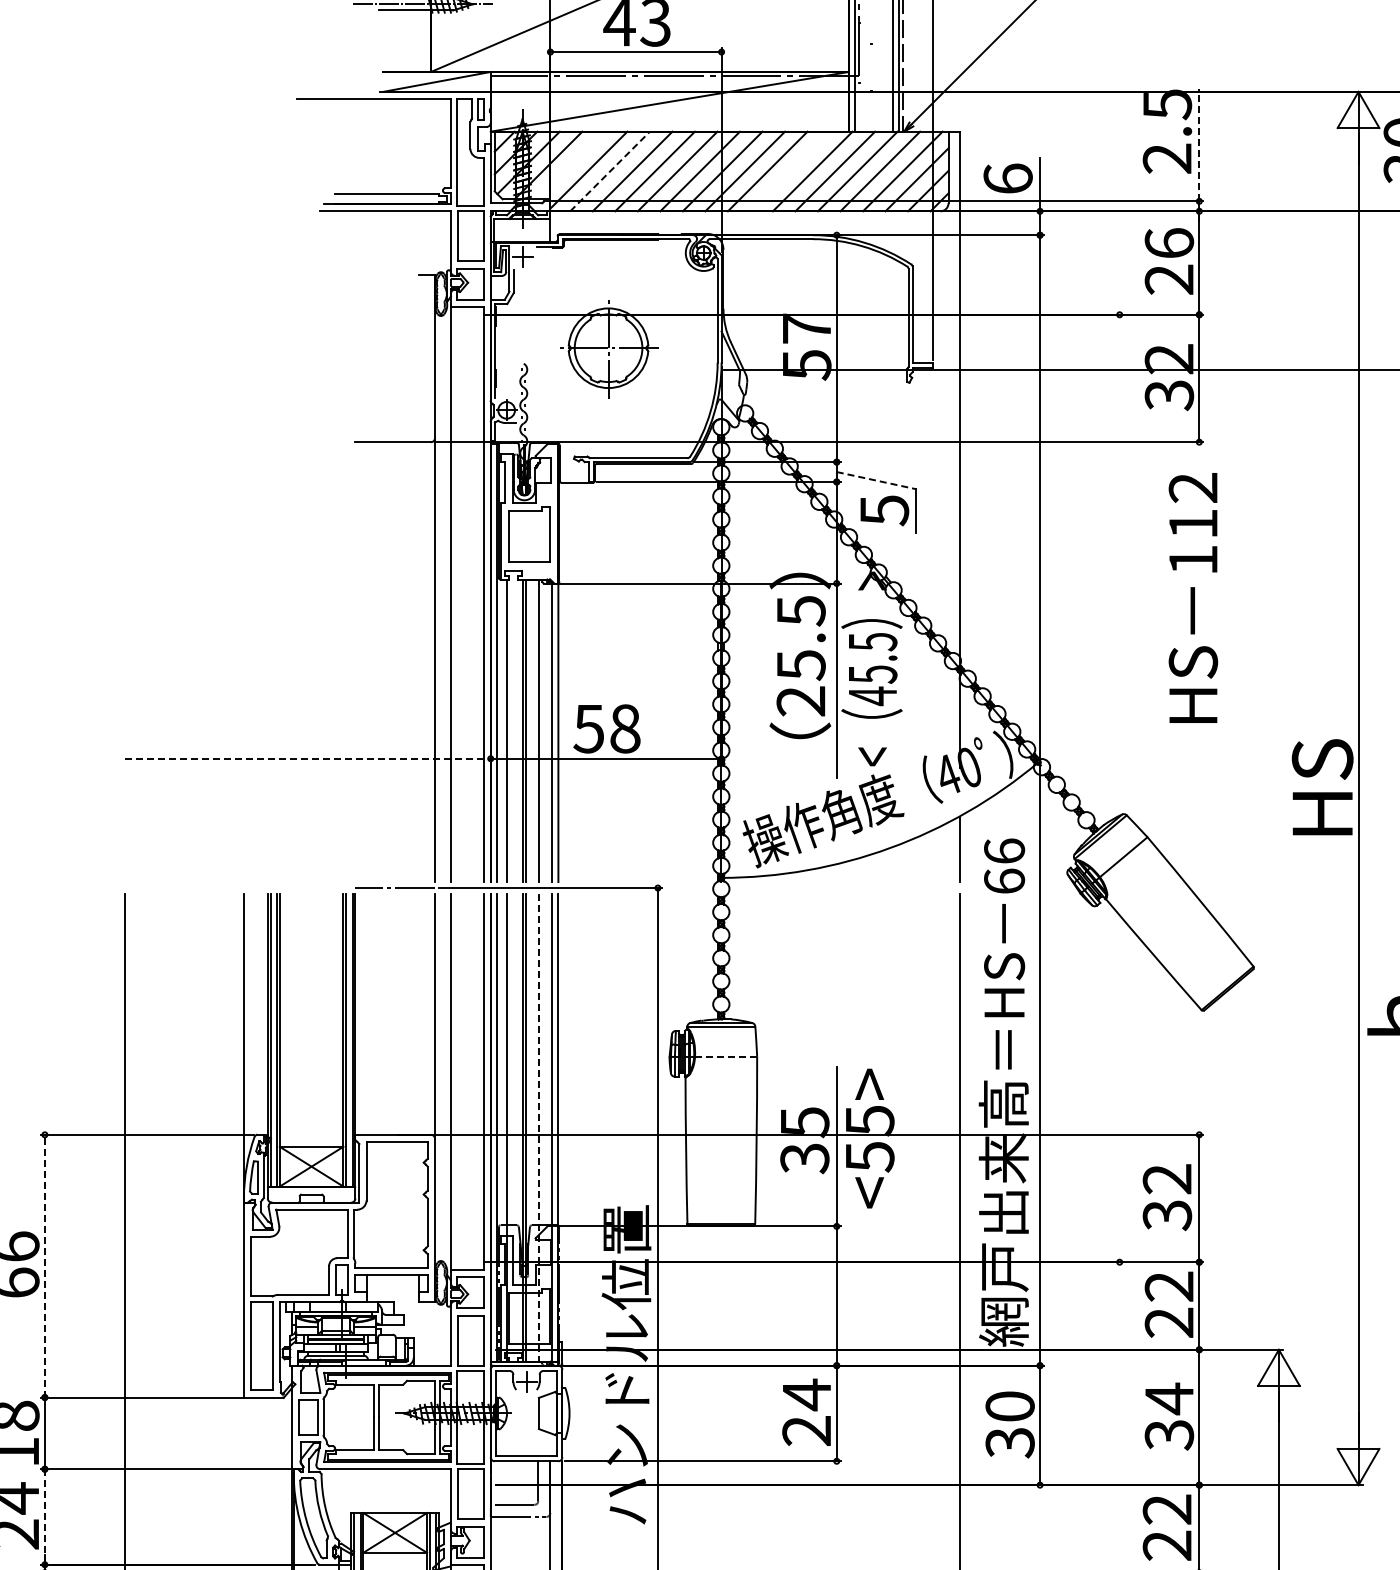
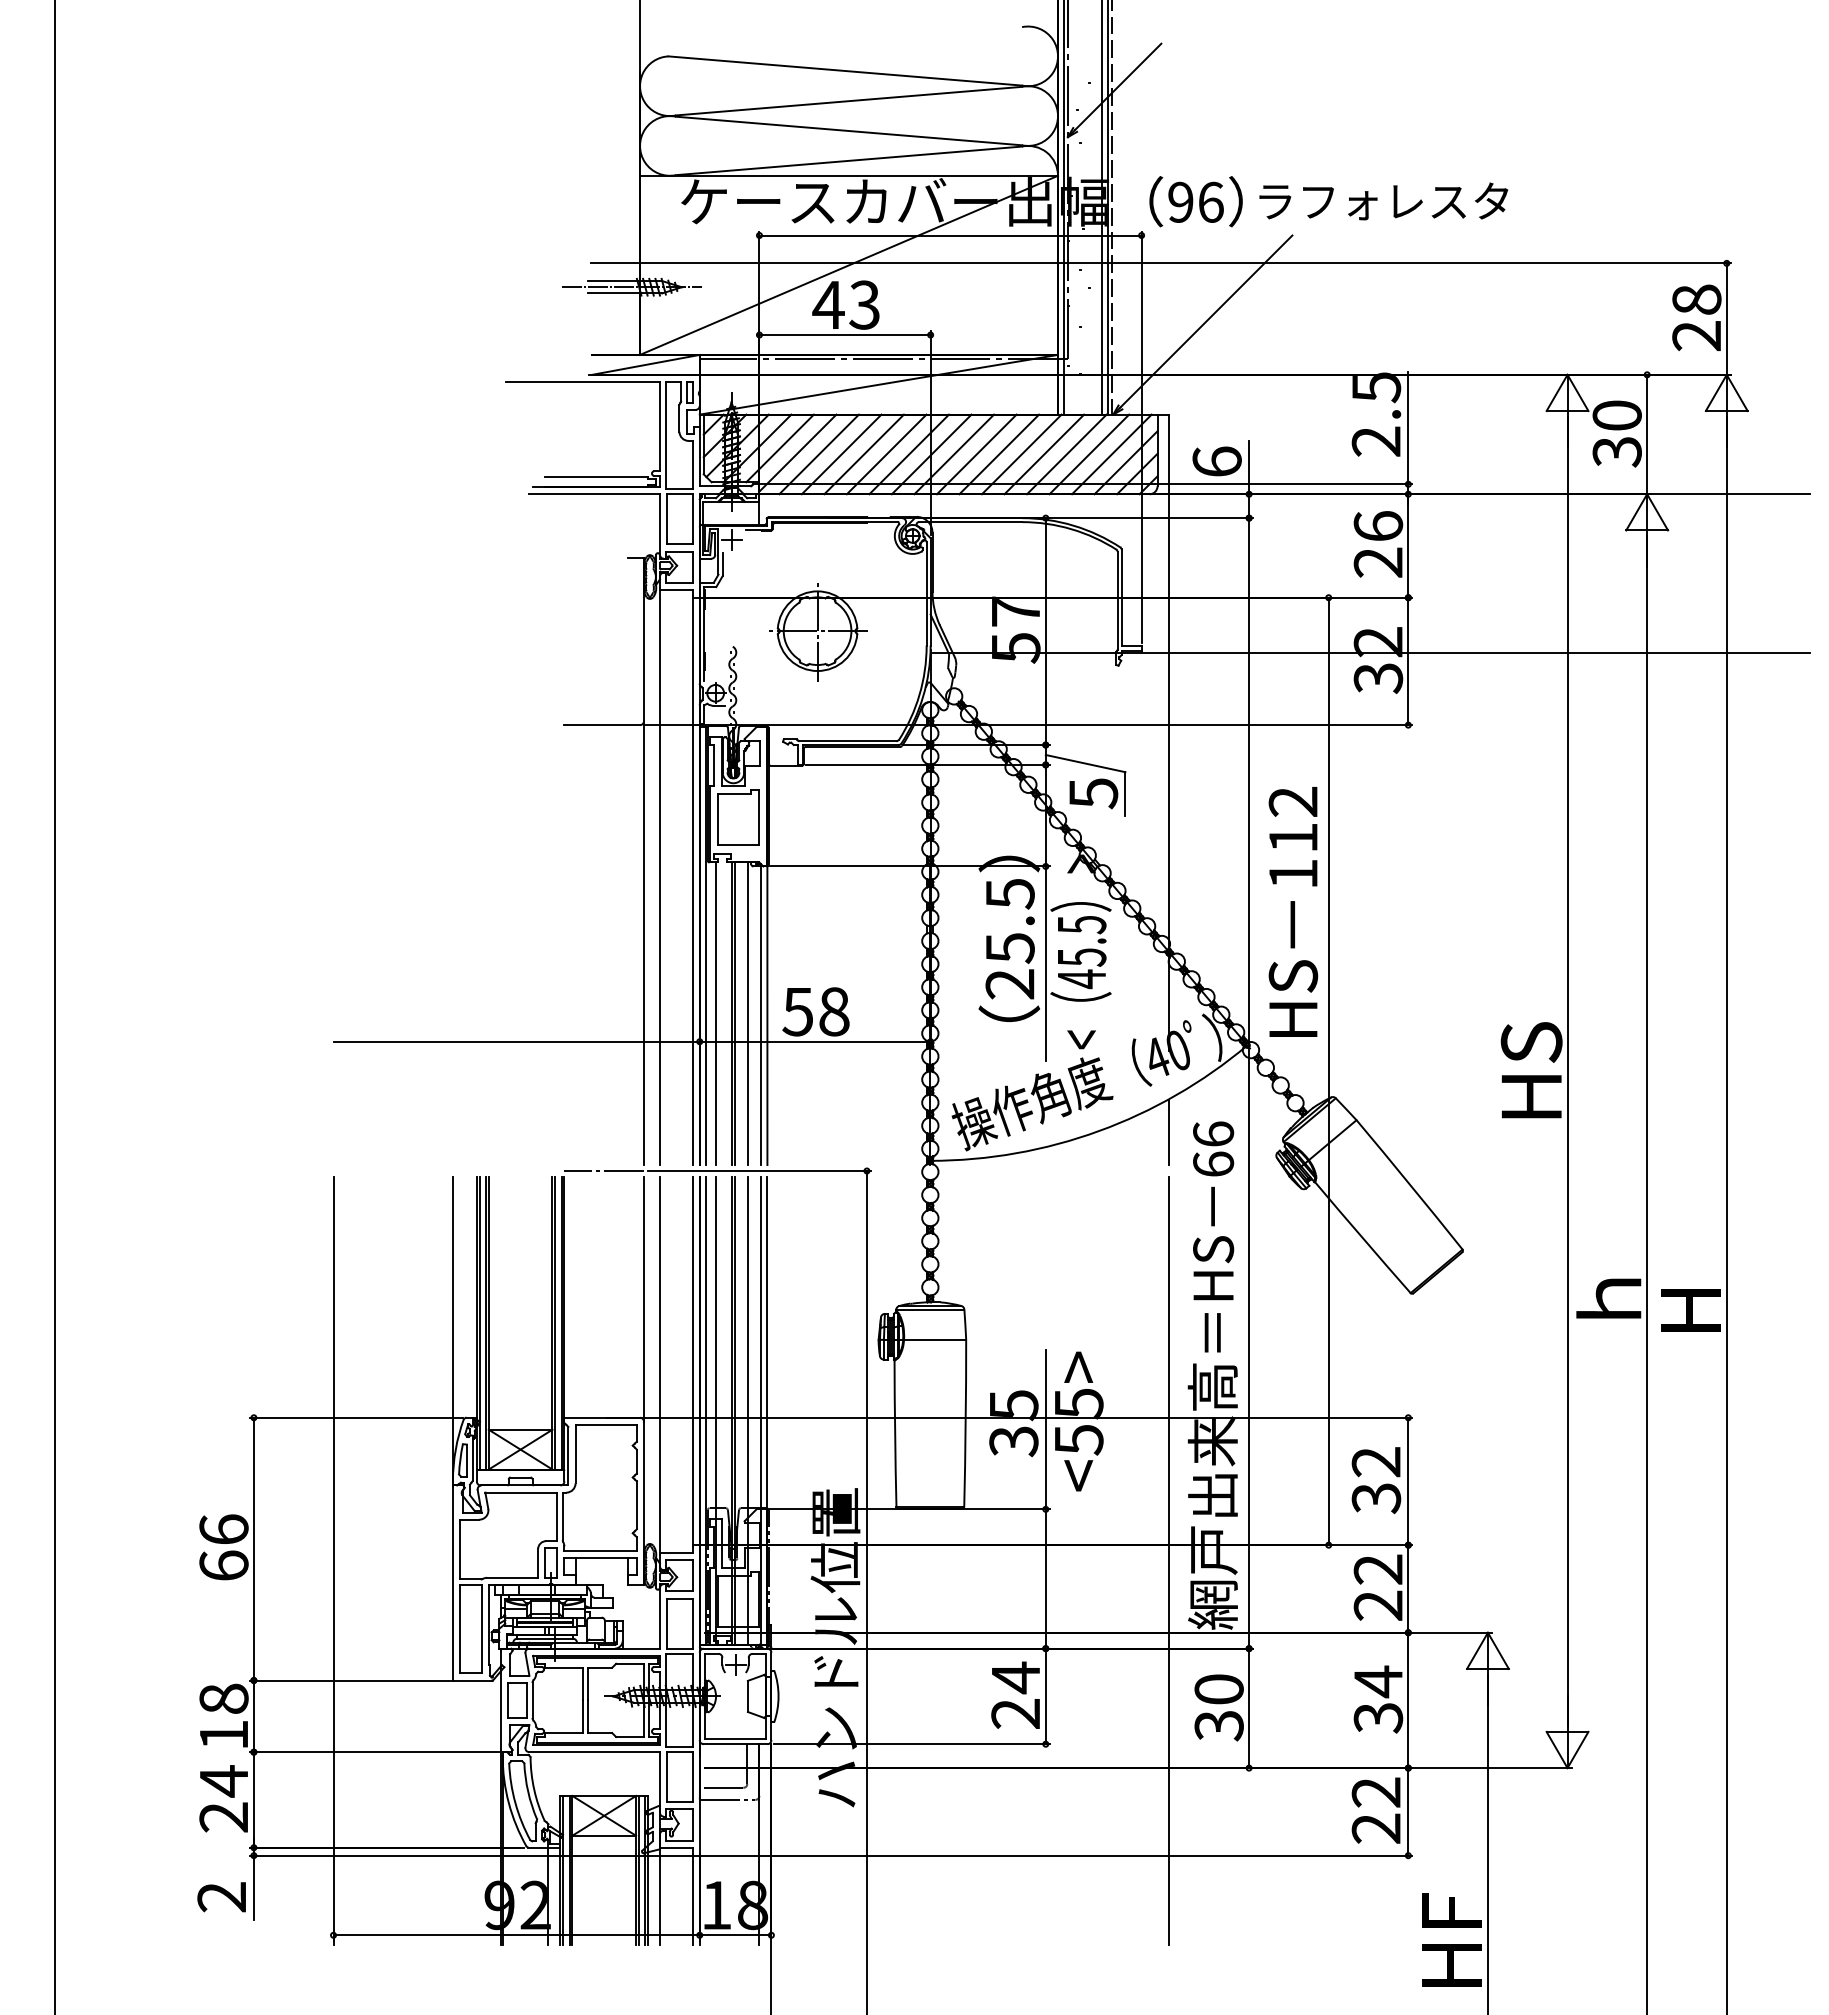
line: (1199, 144) -> (1408, 427), dashed -> solid
line: (570, 165) -> (779, 448), added
line: (610, 171) -> (819, 454), dashed -> solid
line: (790, 171) -> (999, 454), added
line: (876, 480) -> (1085, 763), dashed -> solid
text: (1193, 597) -> (1293, 911), moved
line: (308, 758) -> (517, 1041), dashed -> solid
line: (1119, 788) -> (1328, 1071), added
line: (725, 1056) -> (934, 1339), dashed -> solid
line: (539, 1127) -> (748, 1410), dashed -> solid
line: (44, 1265) -> (253, 1548), dashed -> solid
line: (44, 1516) -> (253, 1799), dashed -> solid

